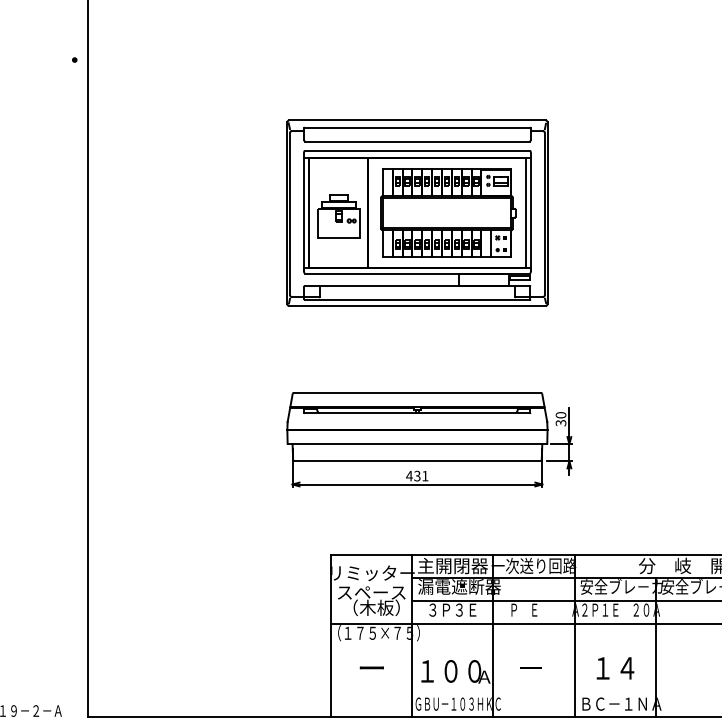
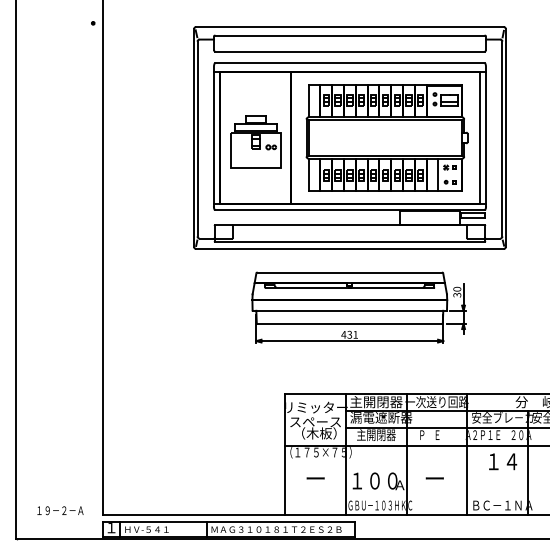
part: (417, 212) -> (349, 137), size x1.6
text: (453, 610) -> (376, 435), ３Ｐ３Ｅ -> 主開閉器
text: (530, 668) -> (434, 478), － -> ー
text: (616, 668) -> (503, 461), moved

